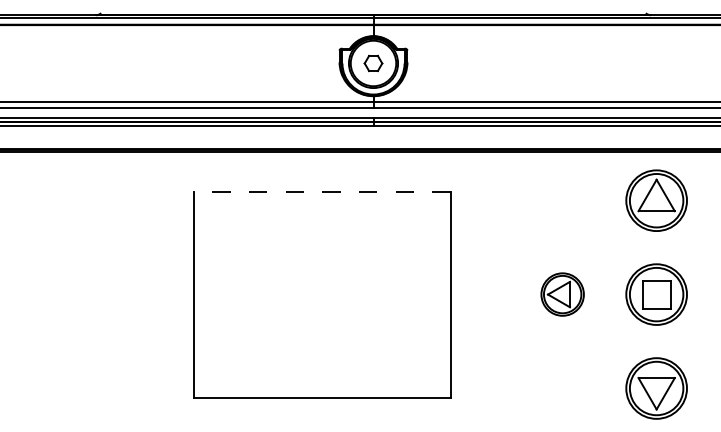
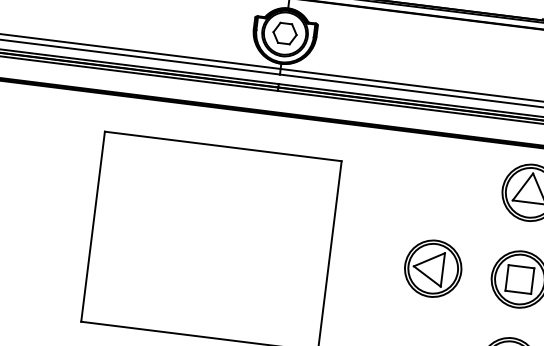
part: (373, 63) -> (285, 33), size x1.43
line: (322, 192) -> (223, 146), dashed -> solid
part: (562, 294) -> (433, 268), size x1.43

